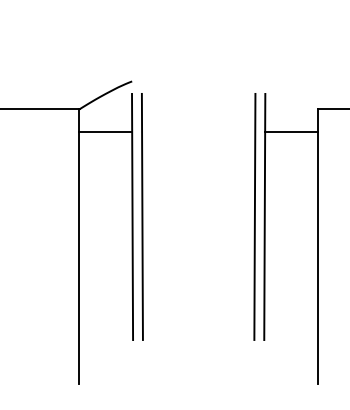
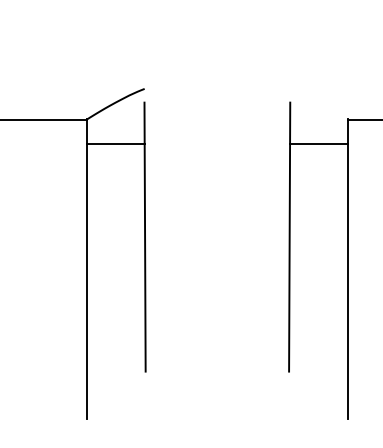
line: (142, 216) -> (155, 236), removed
line: (254, 216) -> (278, 236), removed

